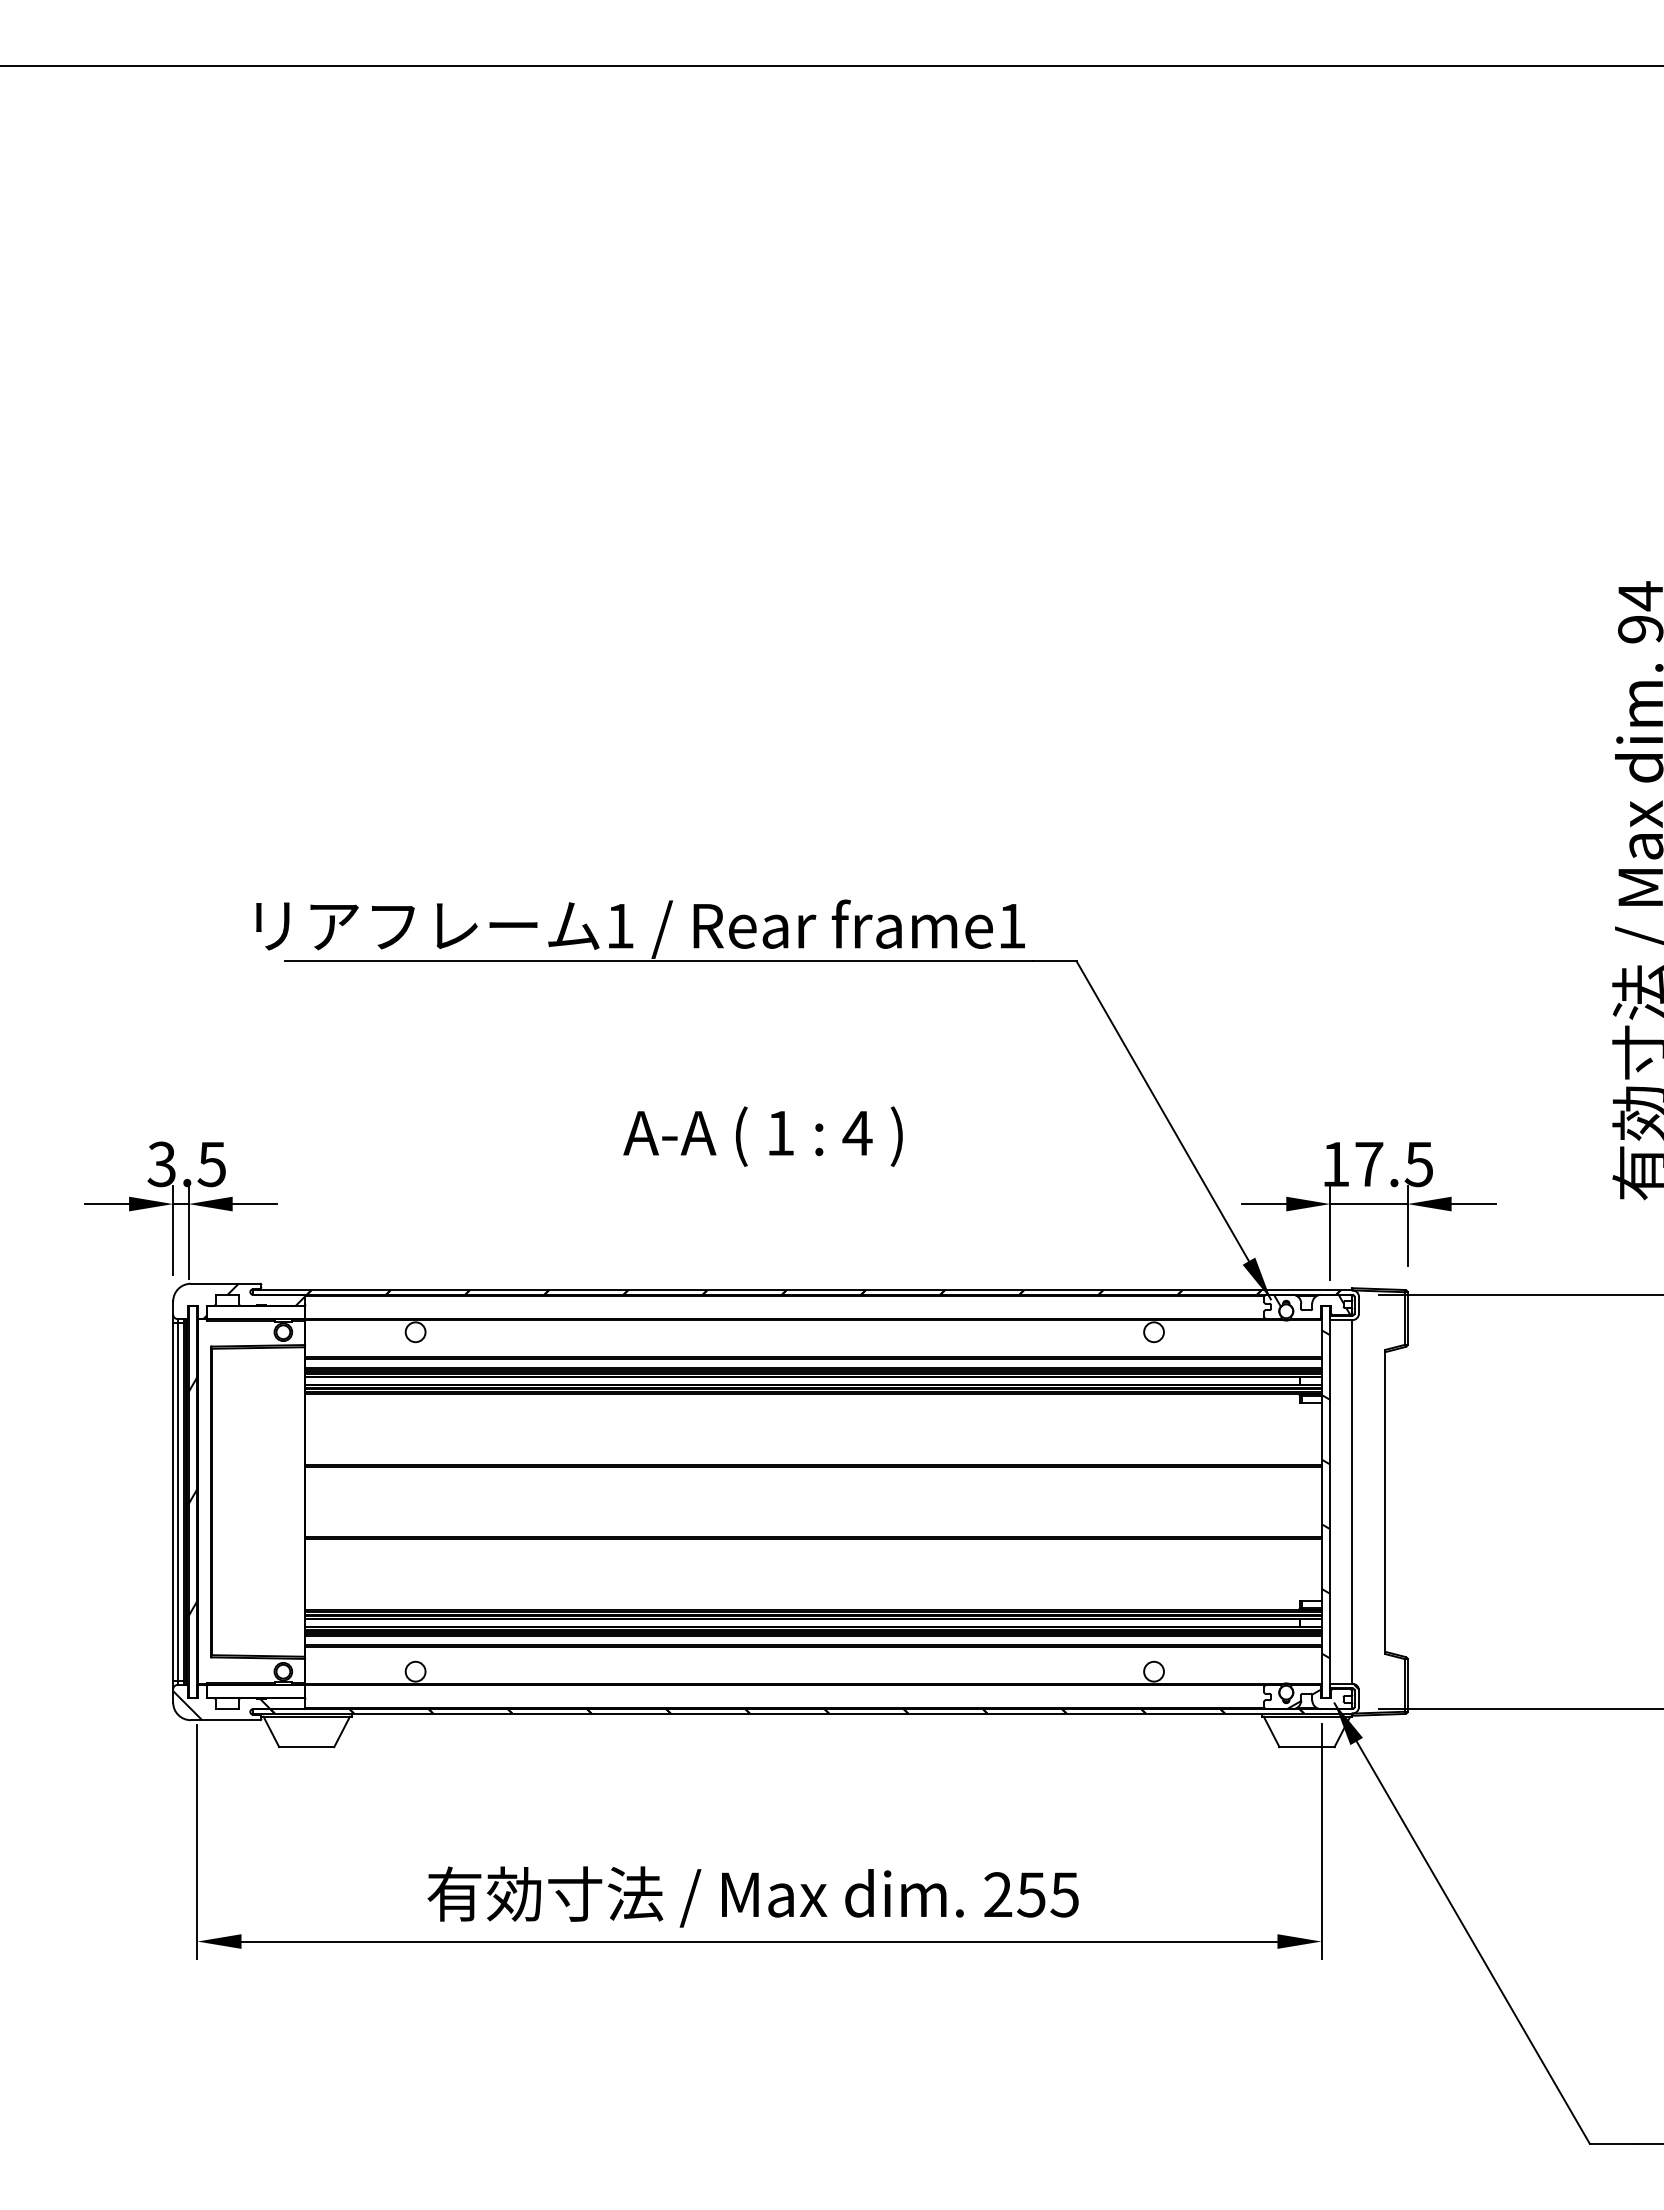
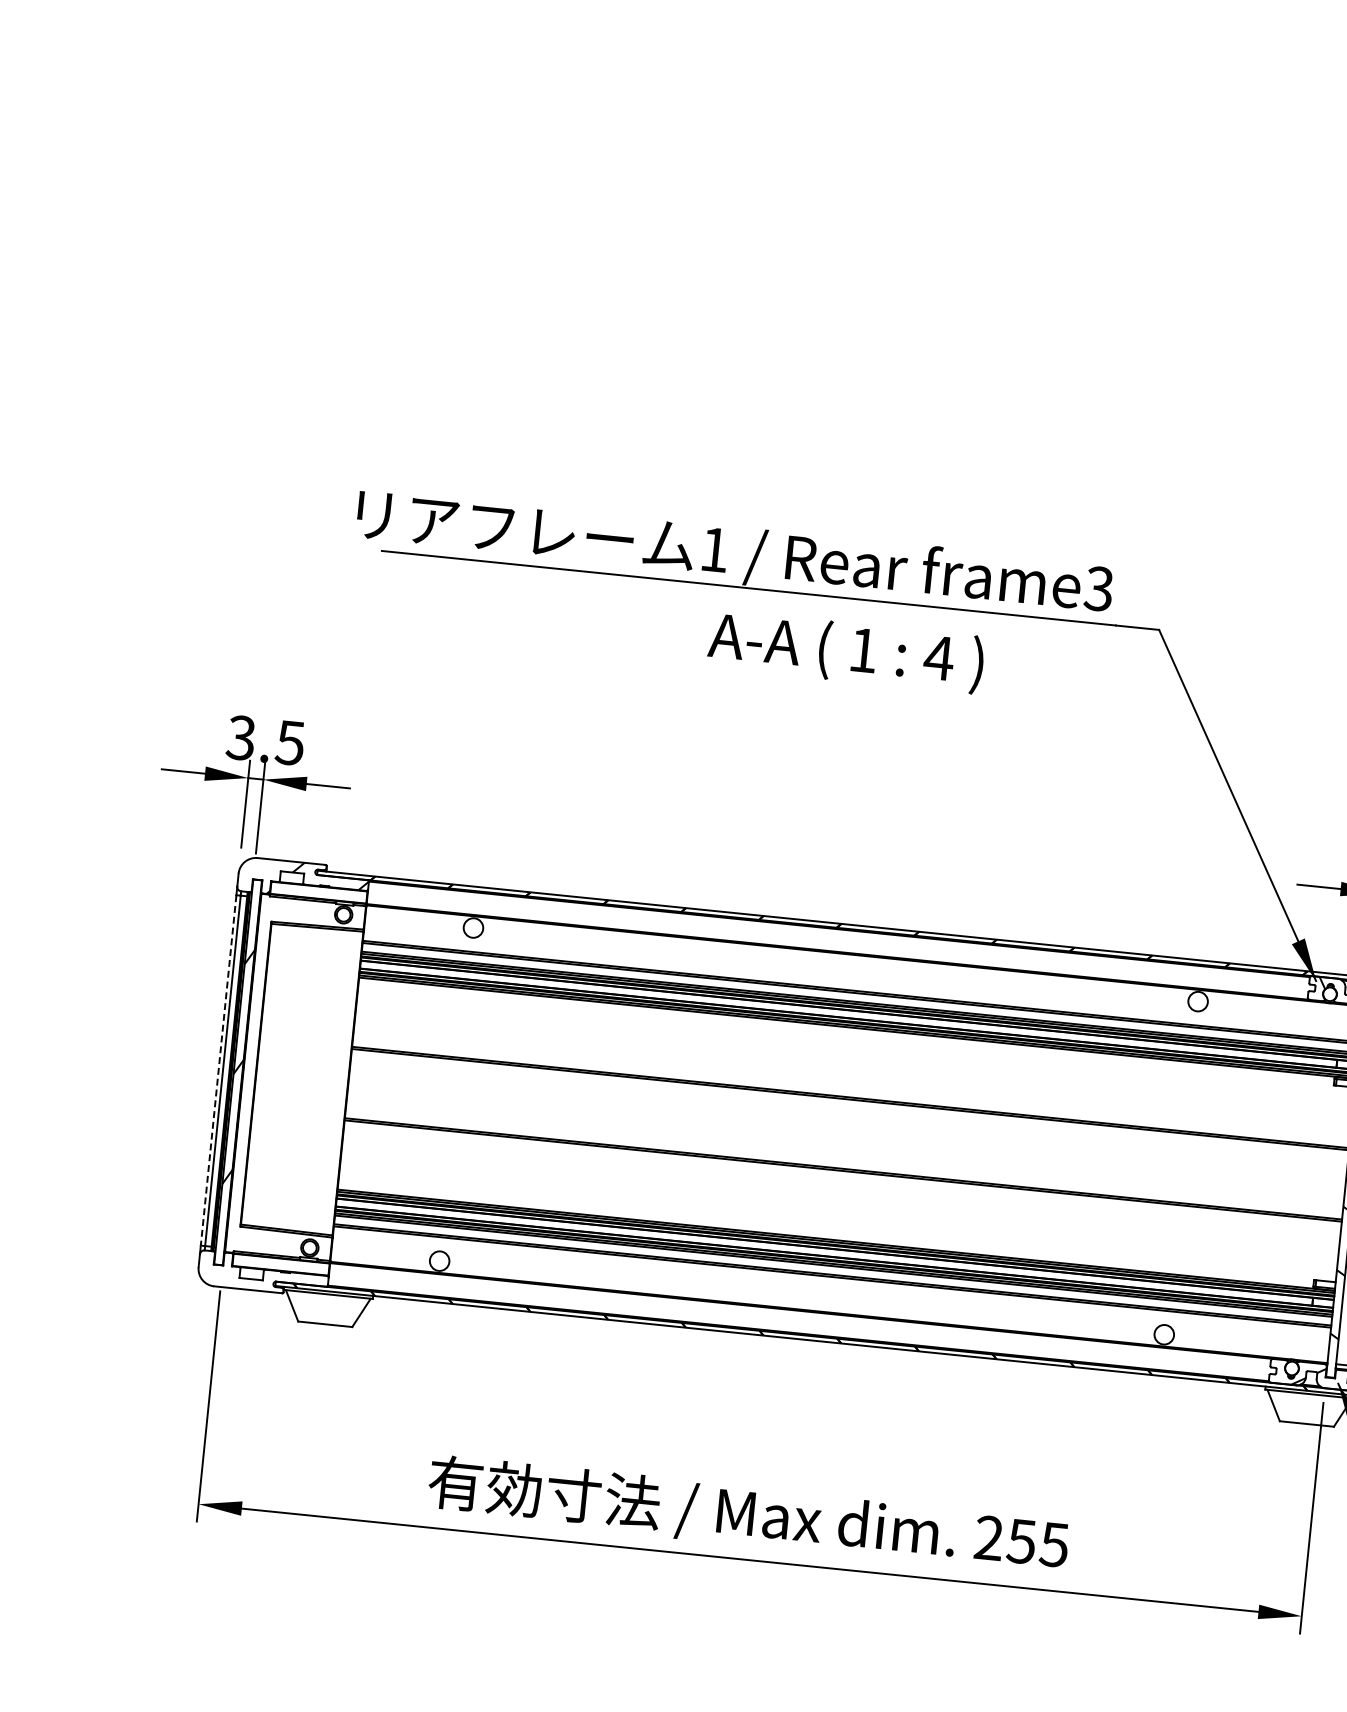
text: (1011, 925) -> (1098, 588), frame1 -> frame3
text: (762, 1136) -> (845, 651), moved
line: (173, 1501) -> (218, 1069), solid -> dashed
hatch: (221, 1705) -> (245, 1274), removed

